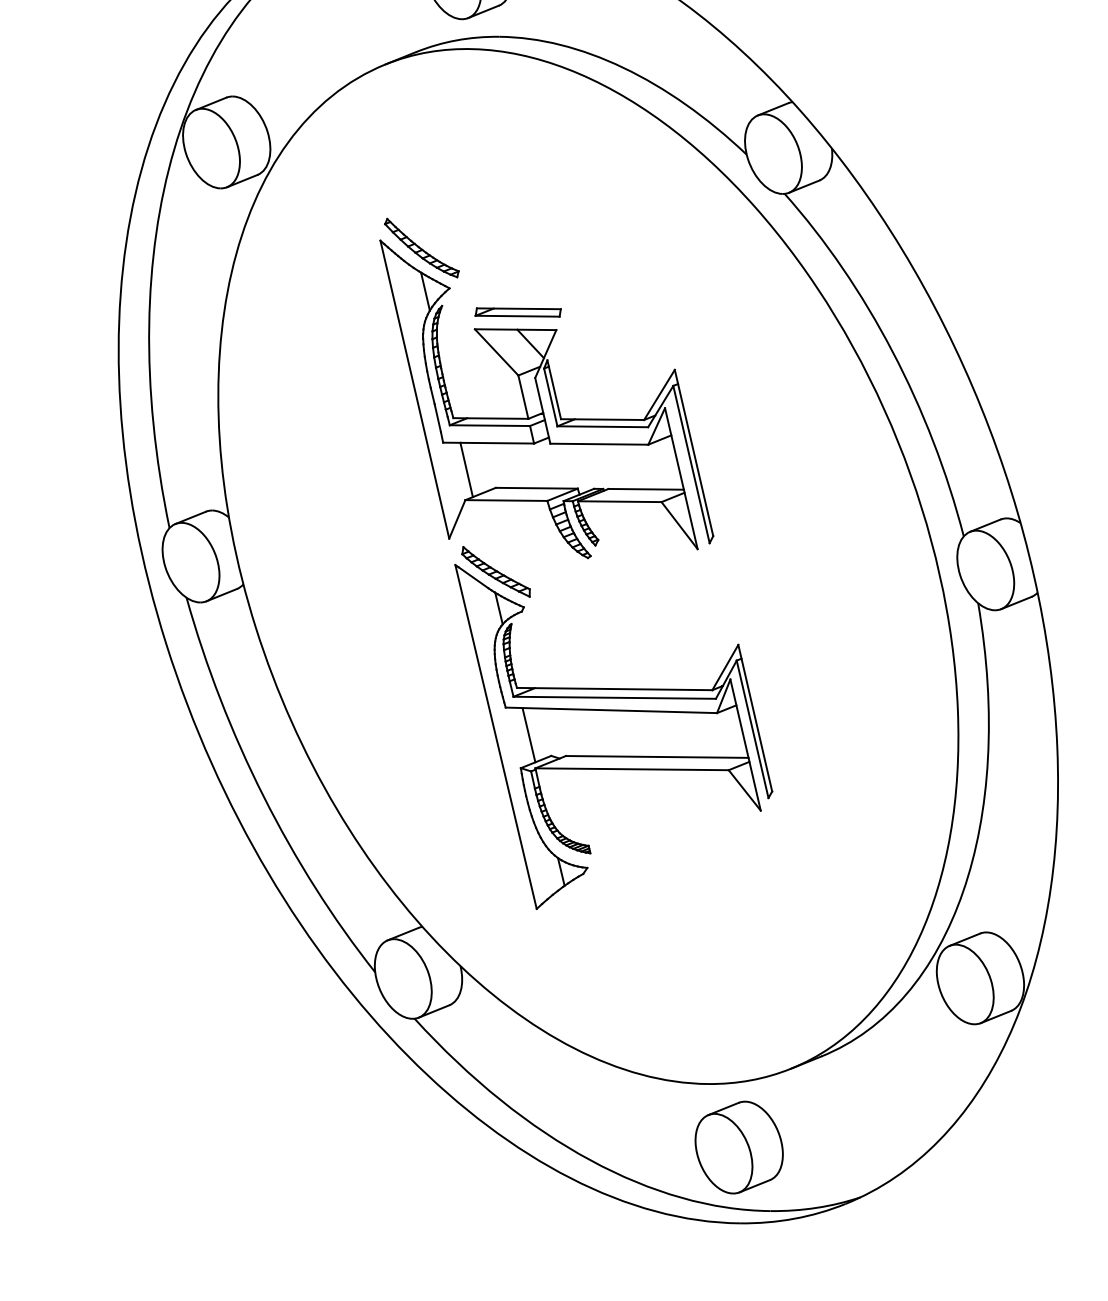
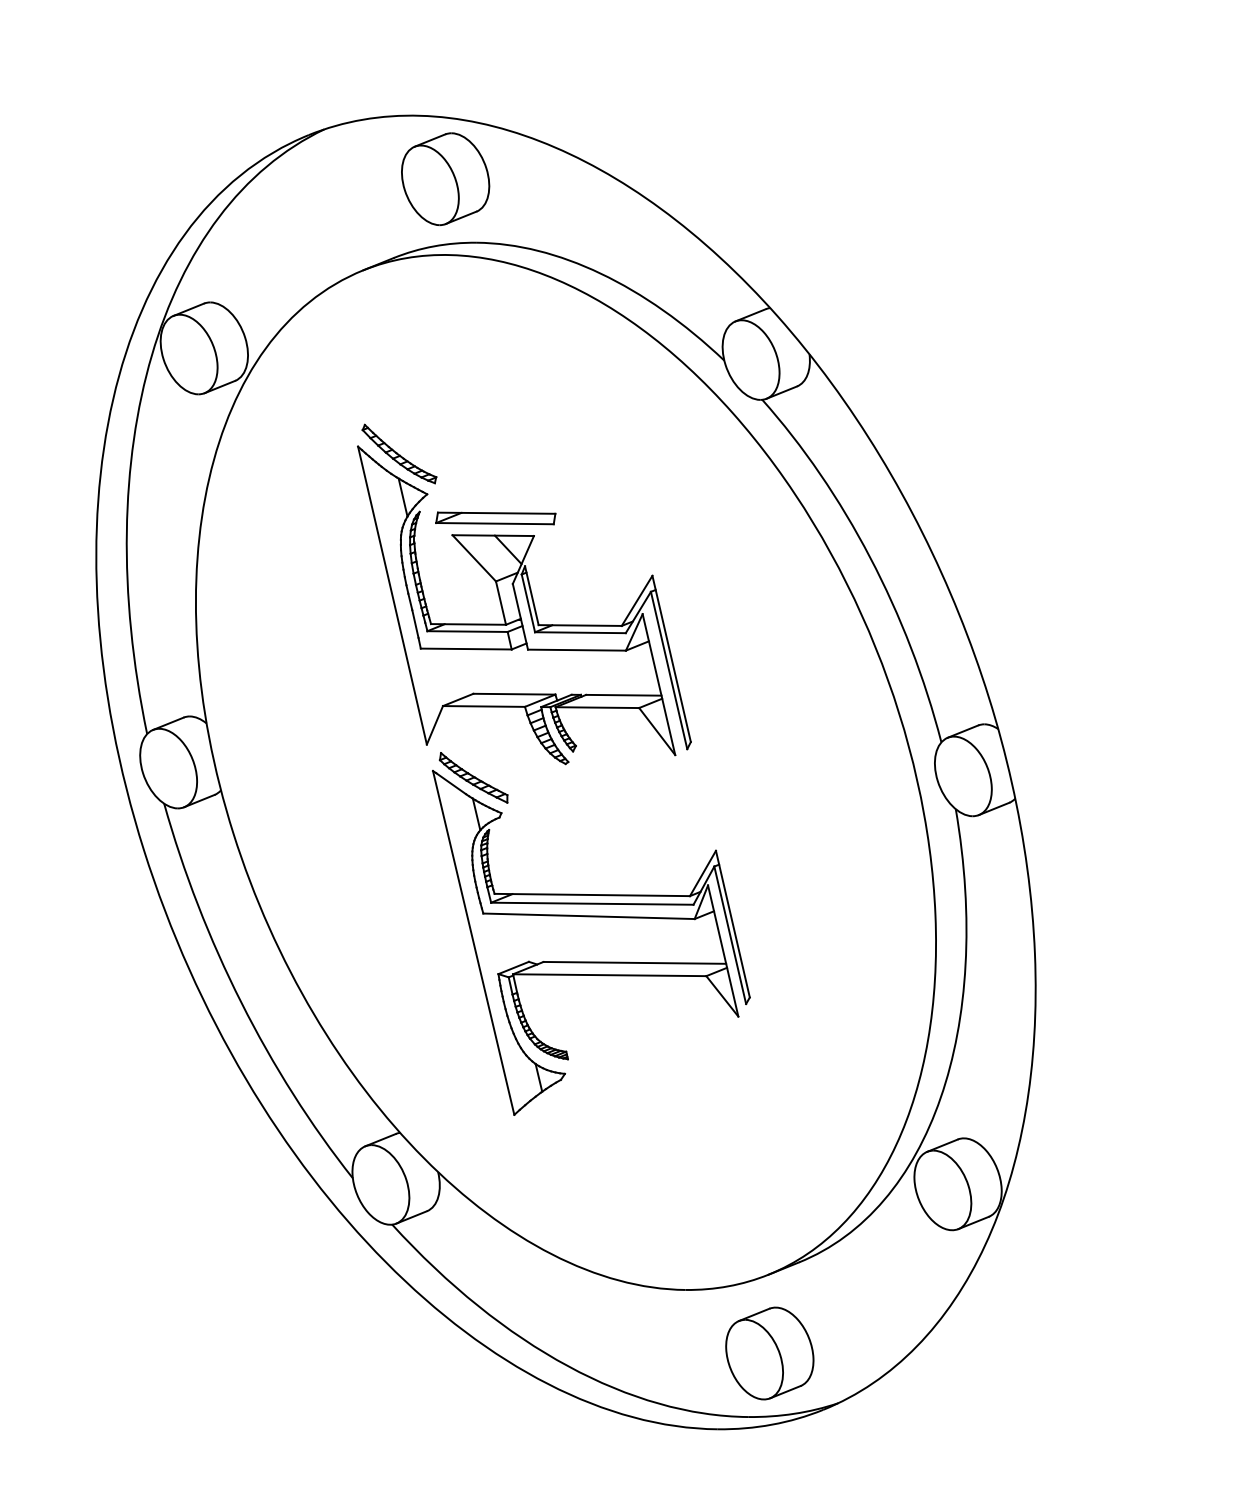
part: (517, 312) -> (495, 518), size x1.4
line: (466, 469) -> (444, 675), removed
line: (528, 735) -> (506, 941), removed
part: (738, 1147) -> (769, 1353), moved

